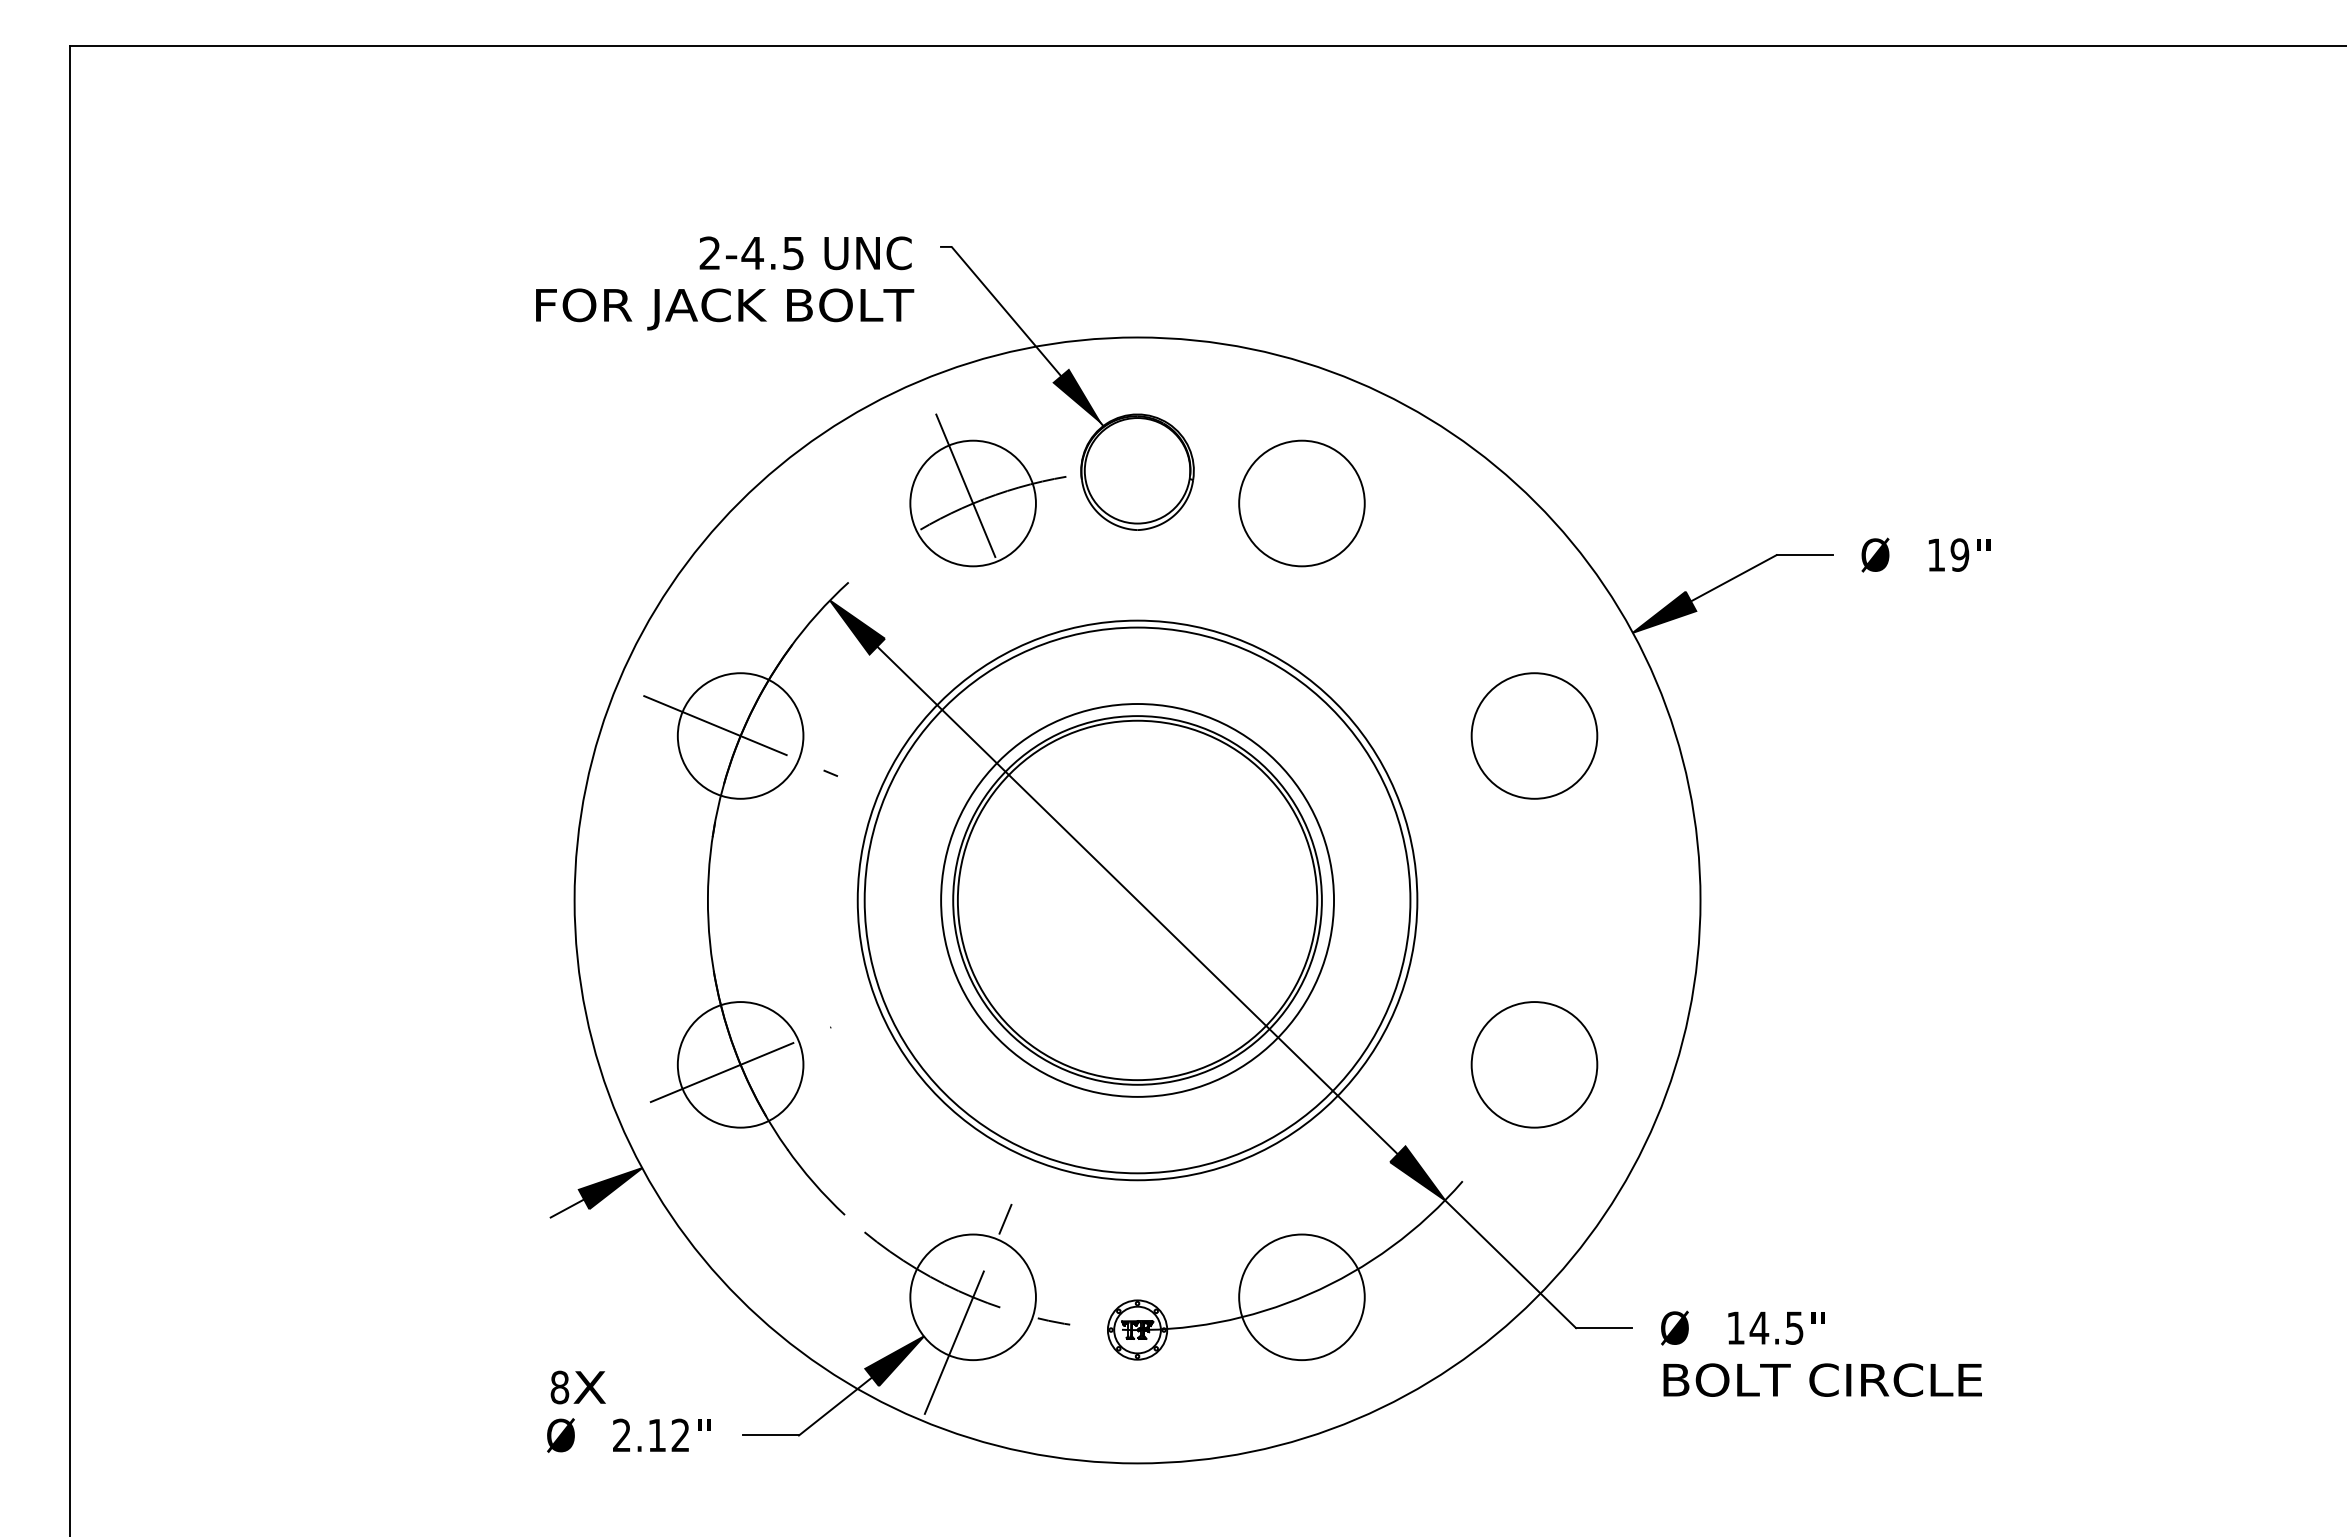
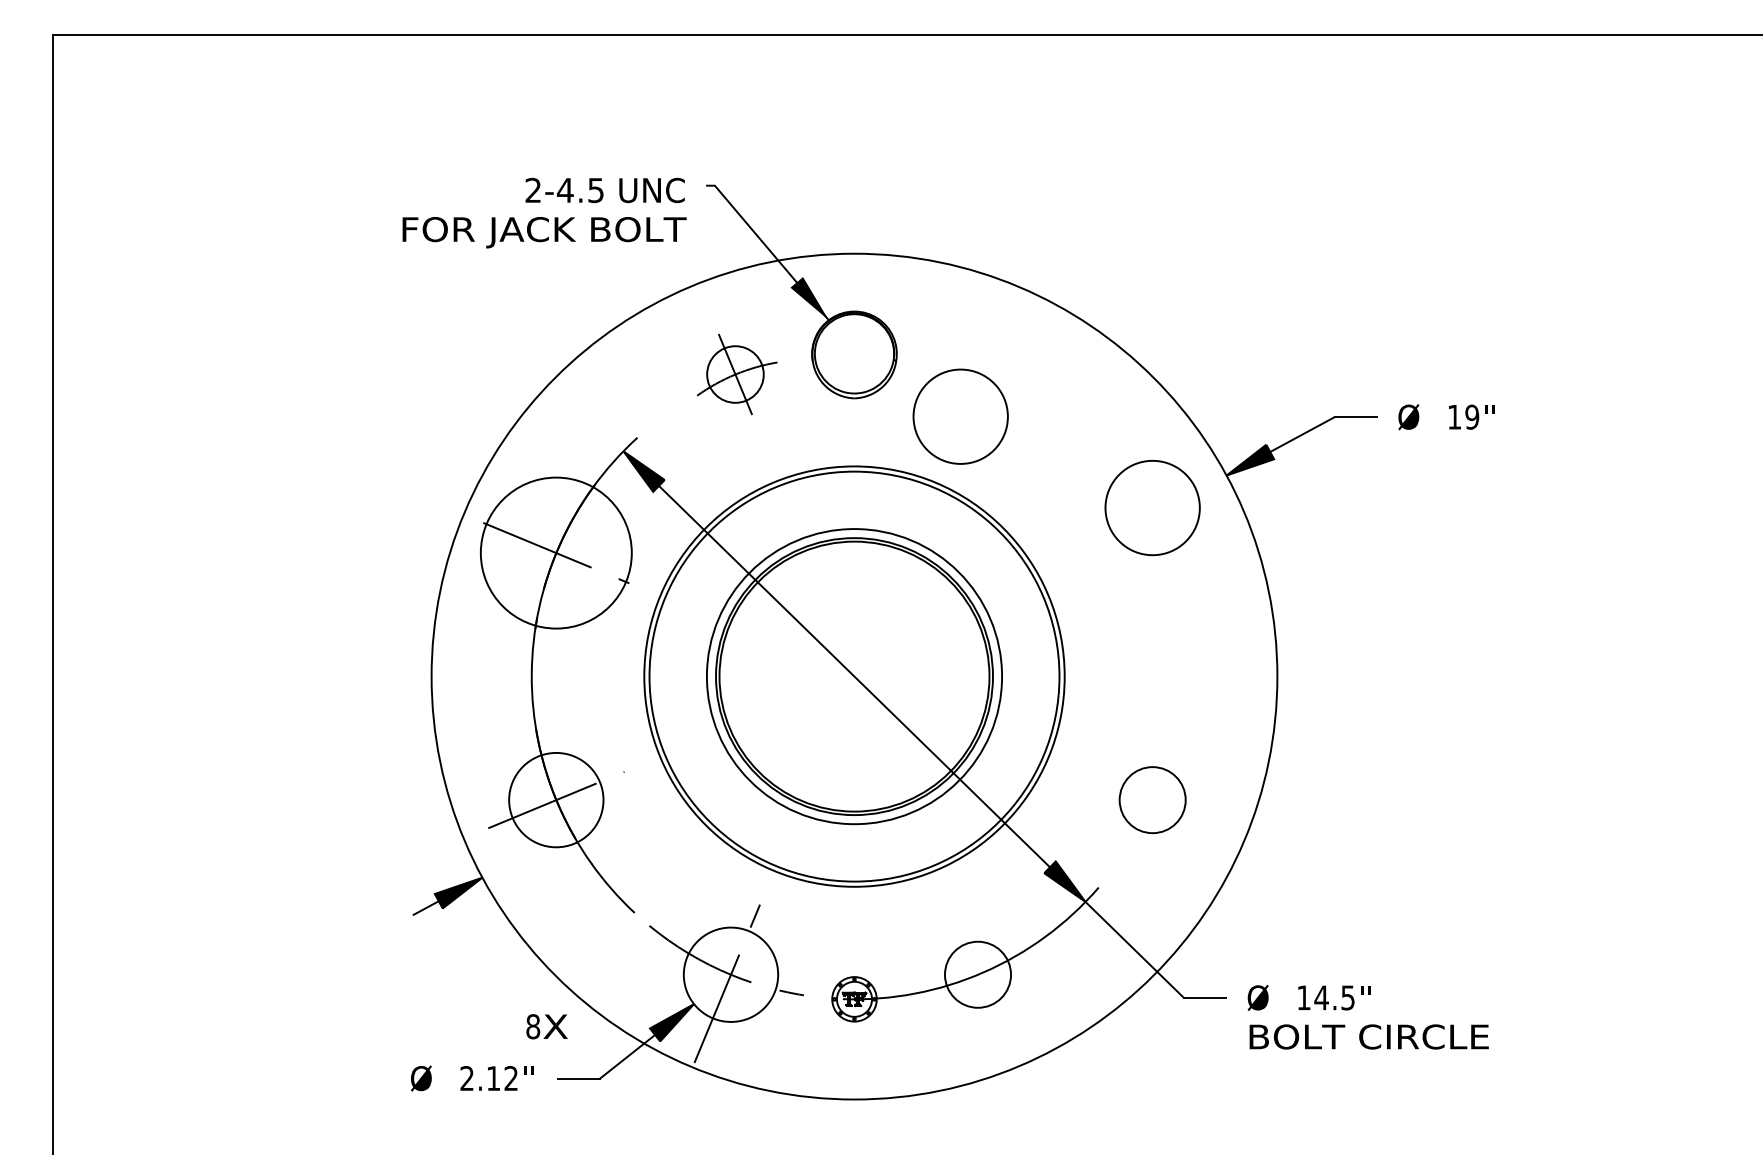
part: (987, 490) -> (741, 368), size x0.6
circle: (1301, 503) -> (960, 416), moved
circle: (740, 735) -> (556, 552), size x1.6
circle: (1534, 735) -> (1152, 507), moved
circle: (1534, 1064) -> (1152, 799), size x0.7
circle: (1301, 1297) -> (977, 974), size x0.7
text: (577, 1387) -> (546, 1026), moved

